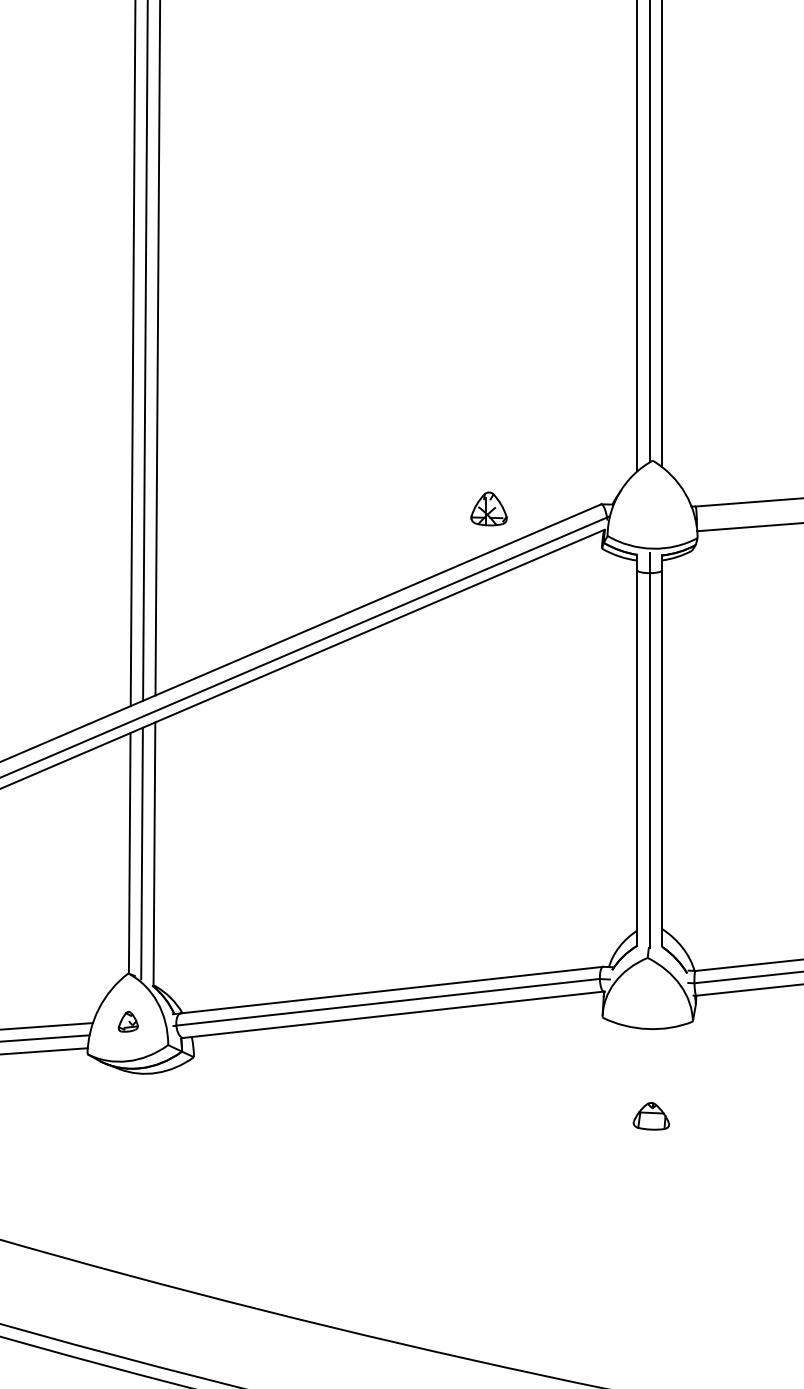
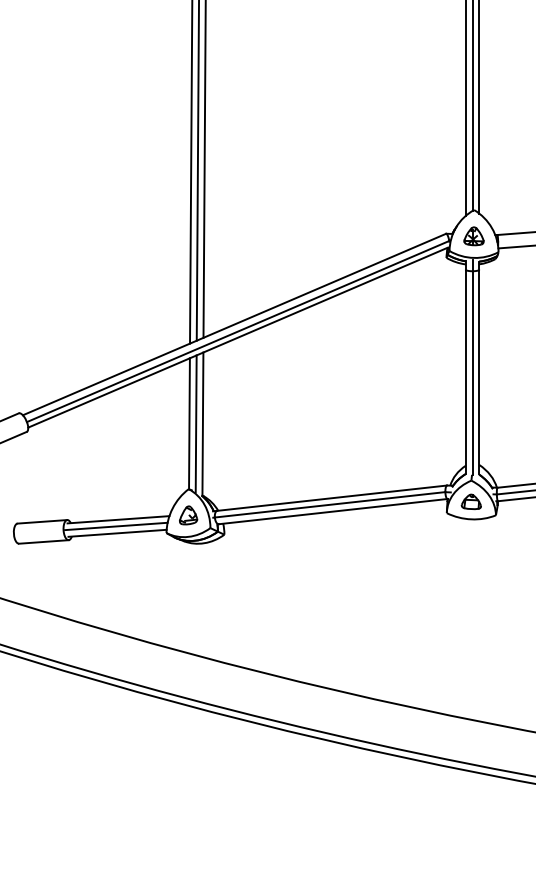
part: (488, 509) -> (473, 236), moved
part: (127, 1021) -> (188, 515), size x1.67
part: (649, 1115) -> (470, 501), moved

